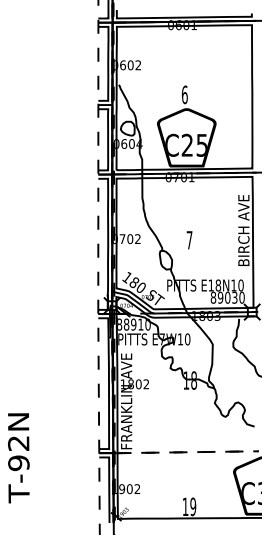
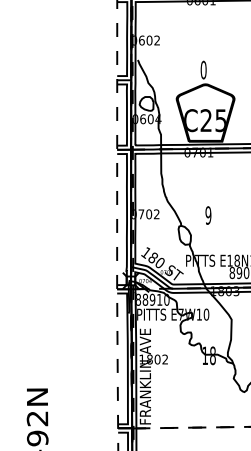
text: (184, 94) -> (203, 69), 6 -> 0
text: (189, 240) -> (208, 215), 7 -> 9

